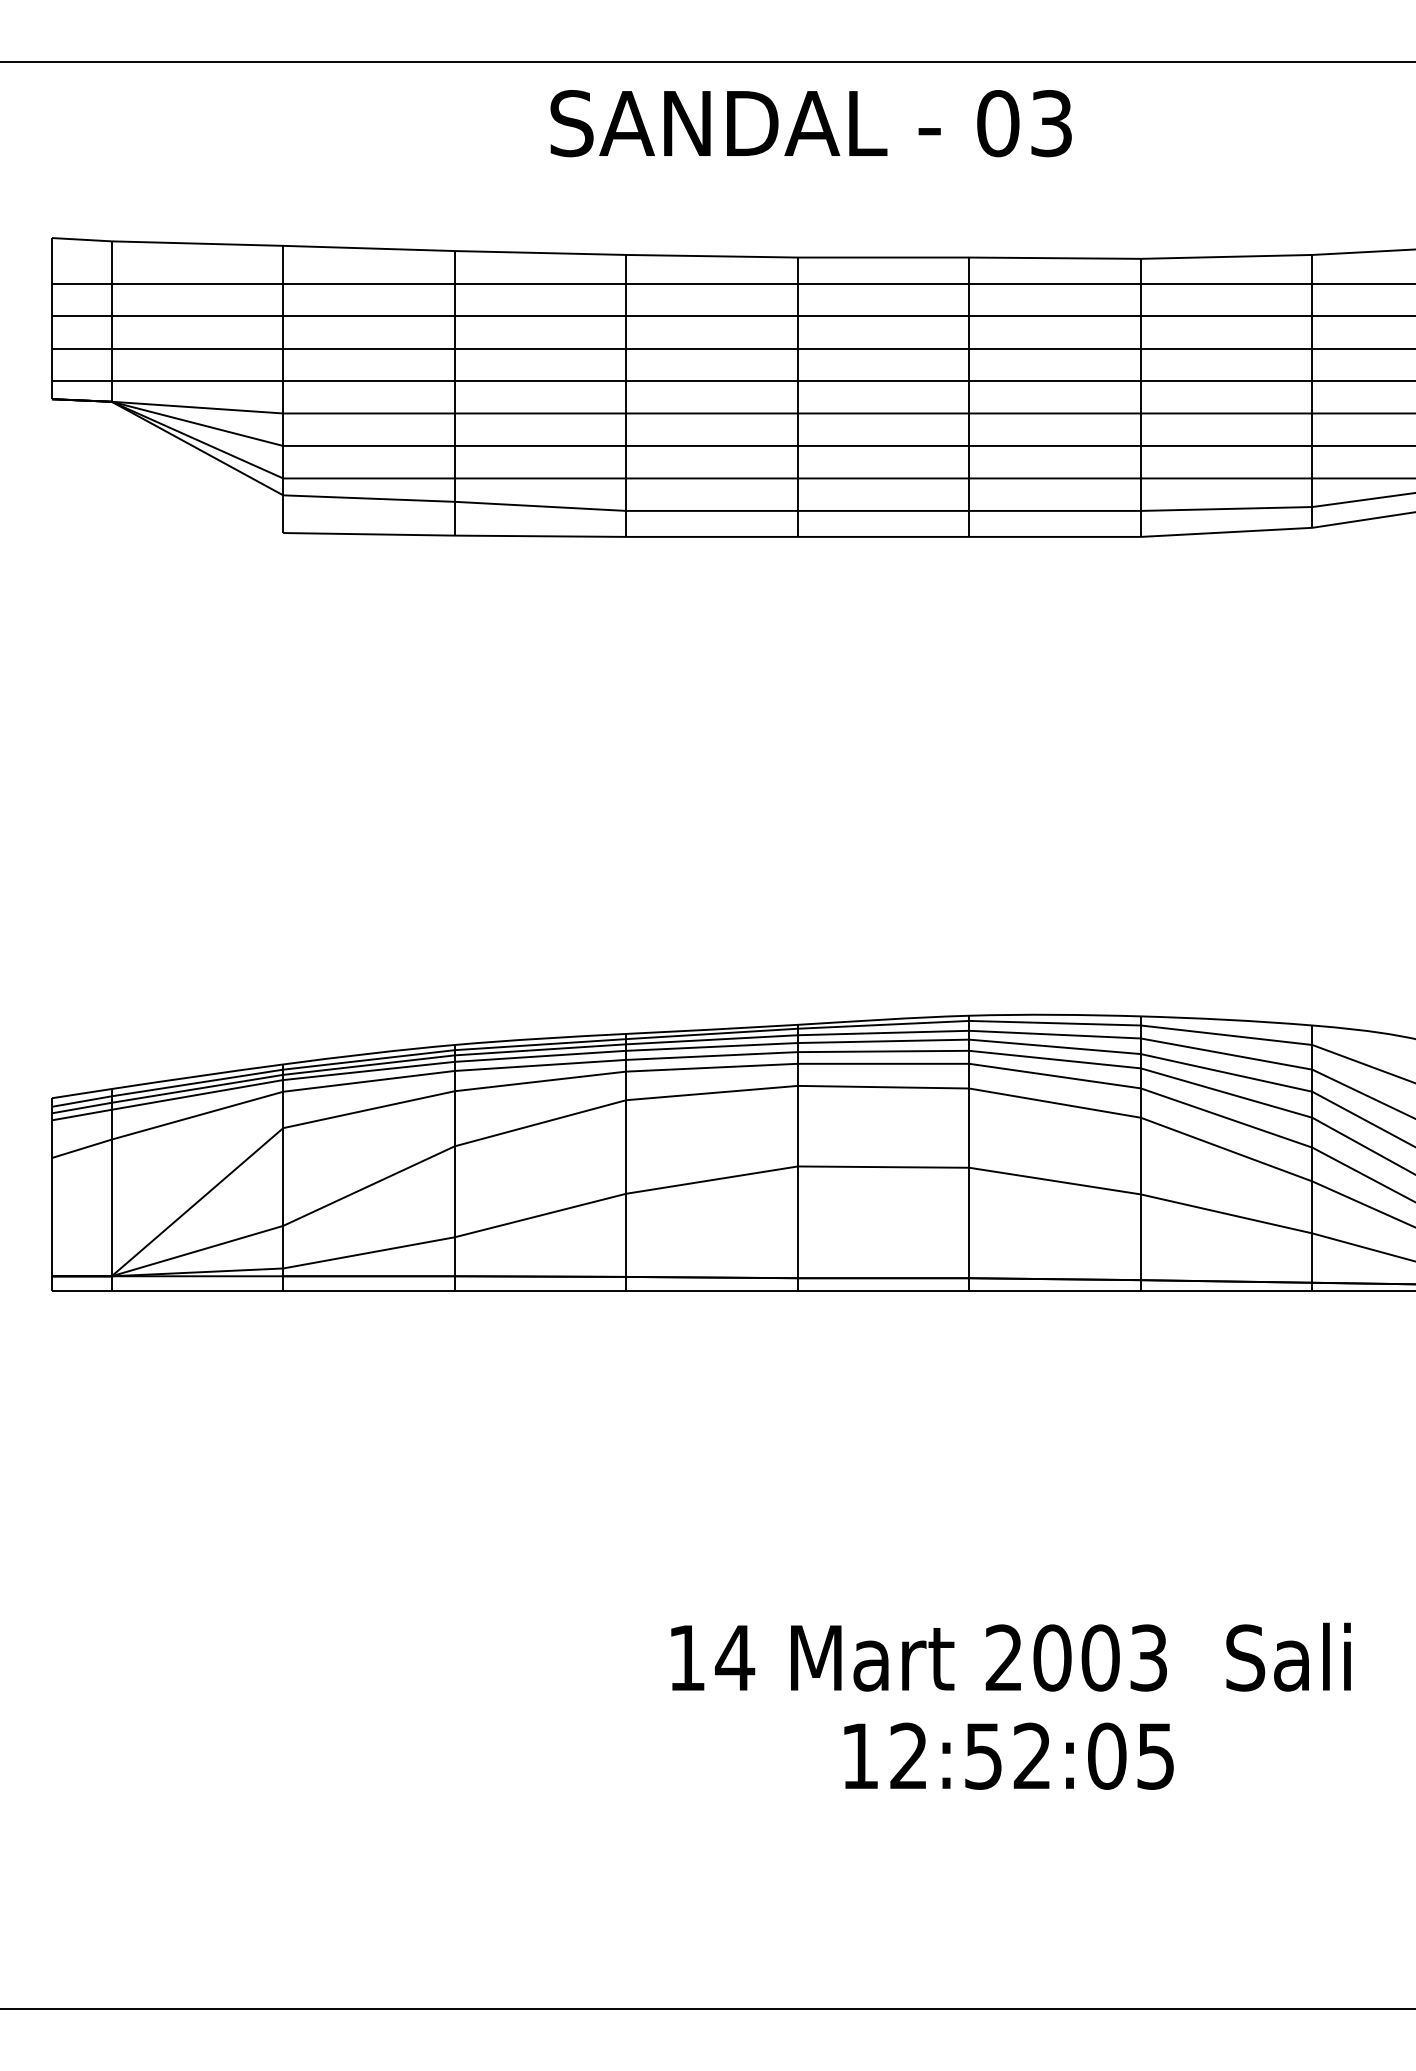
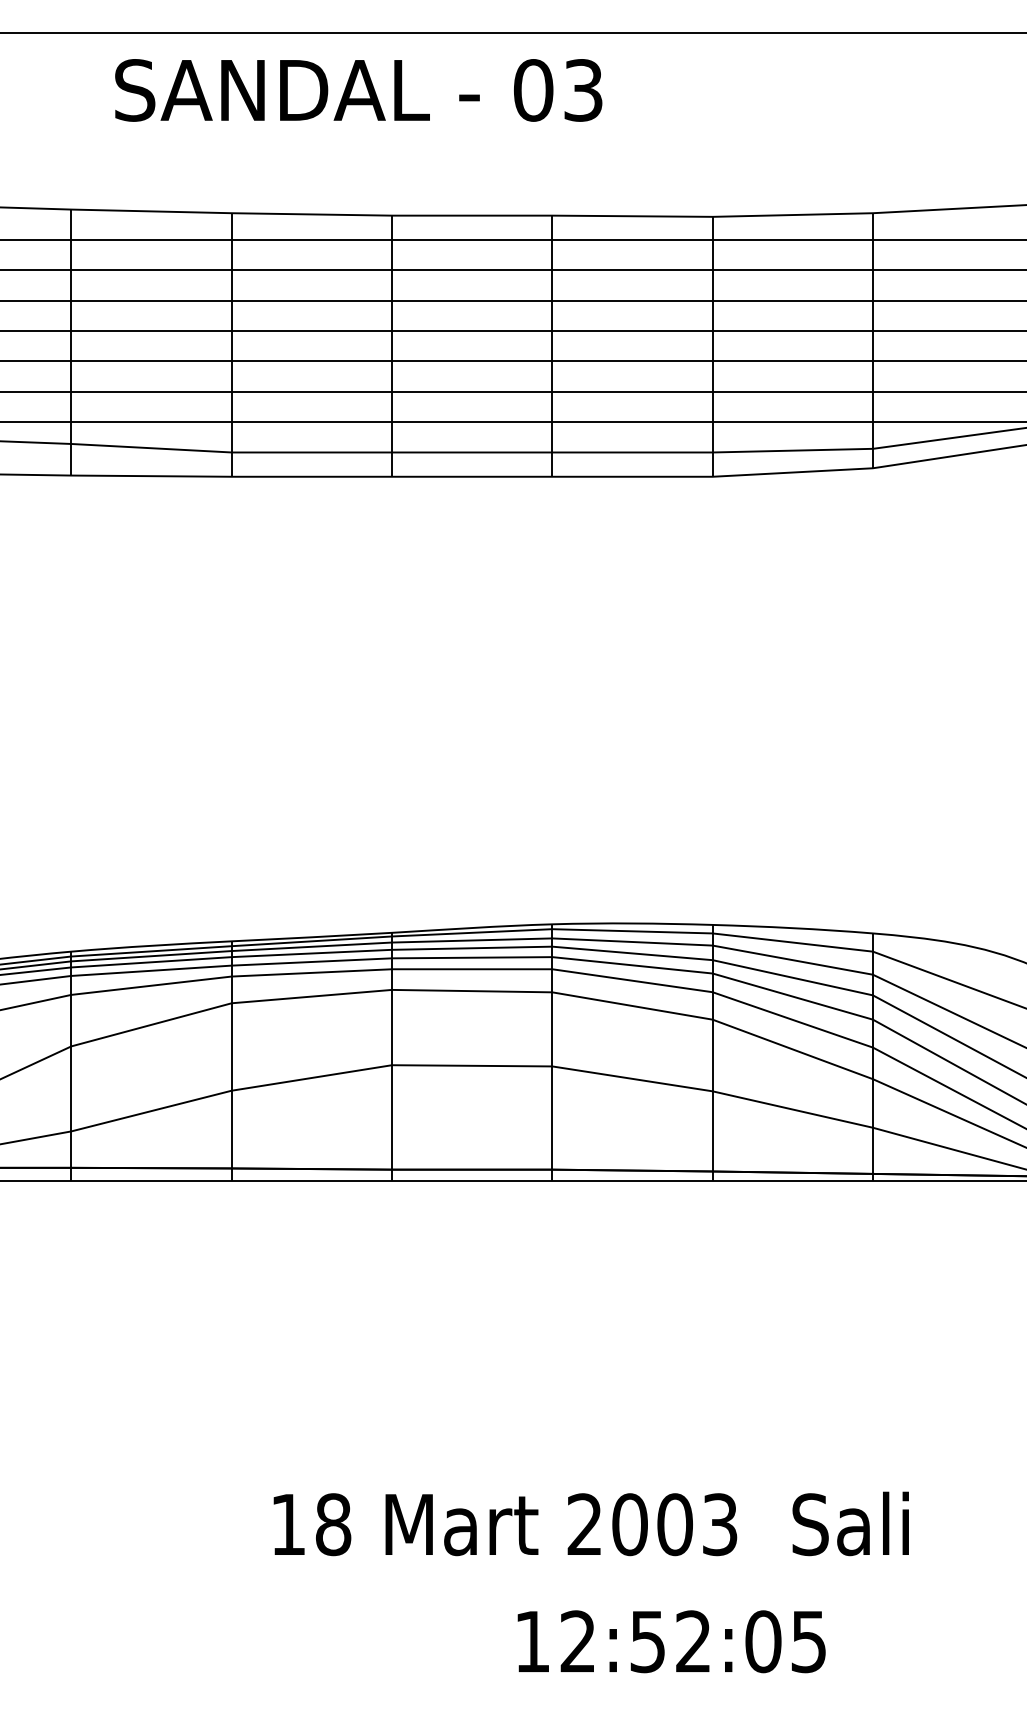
text: (810, 123) -> (358, 90), moved
text: (735, 1657) -> (333, 1524), 14 -> 18
text: (1008, 1755) -> (671, 1641), moved

